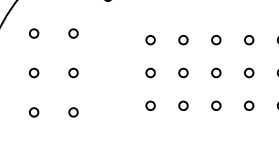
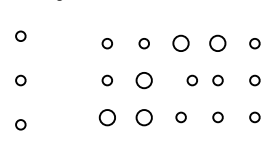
circle: (216, 40) -> (181, 44), size x1.6
circle: (249, 40) -> (218, 44), size x1.6
circle: (183, 72) -> (144, 79), size x1.6
circle: (216, 72) -> (192, 79), moved
circle: (150, 105) -> (107, 117), size x1.6
circle: (183, 105) -> (144, 117), size x1.6

